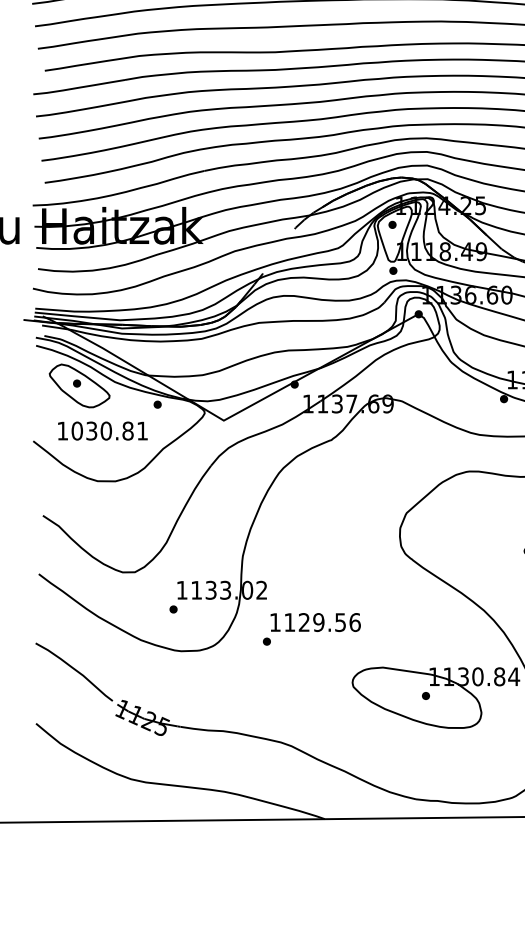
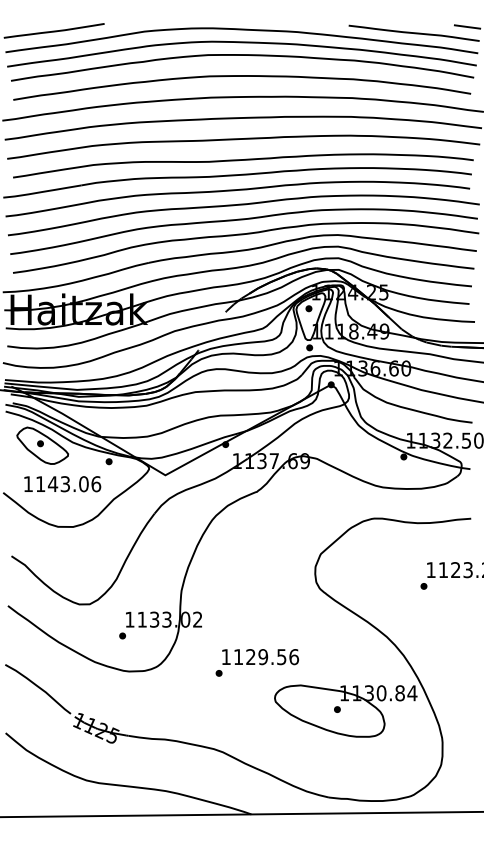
text: (109, 431) -> (68, 484), 1030.81 -> 1143.06
text: (310, 628) -> (256, 662), moved

